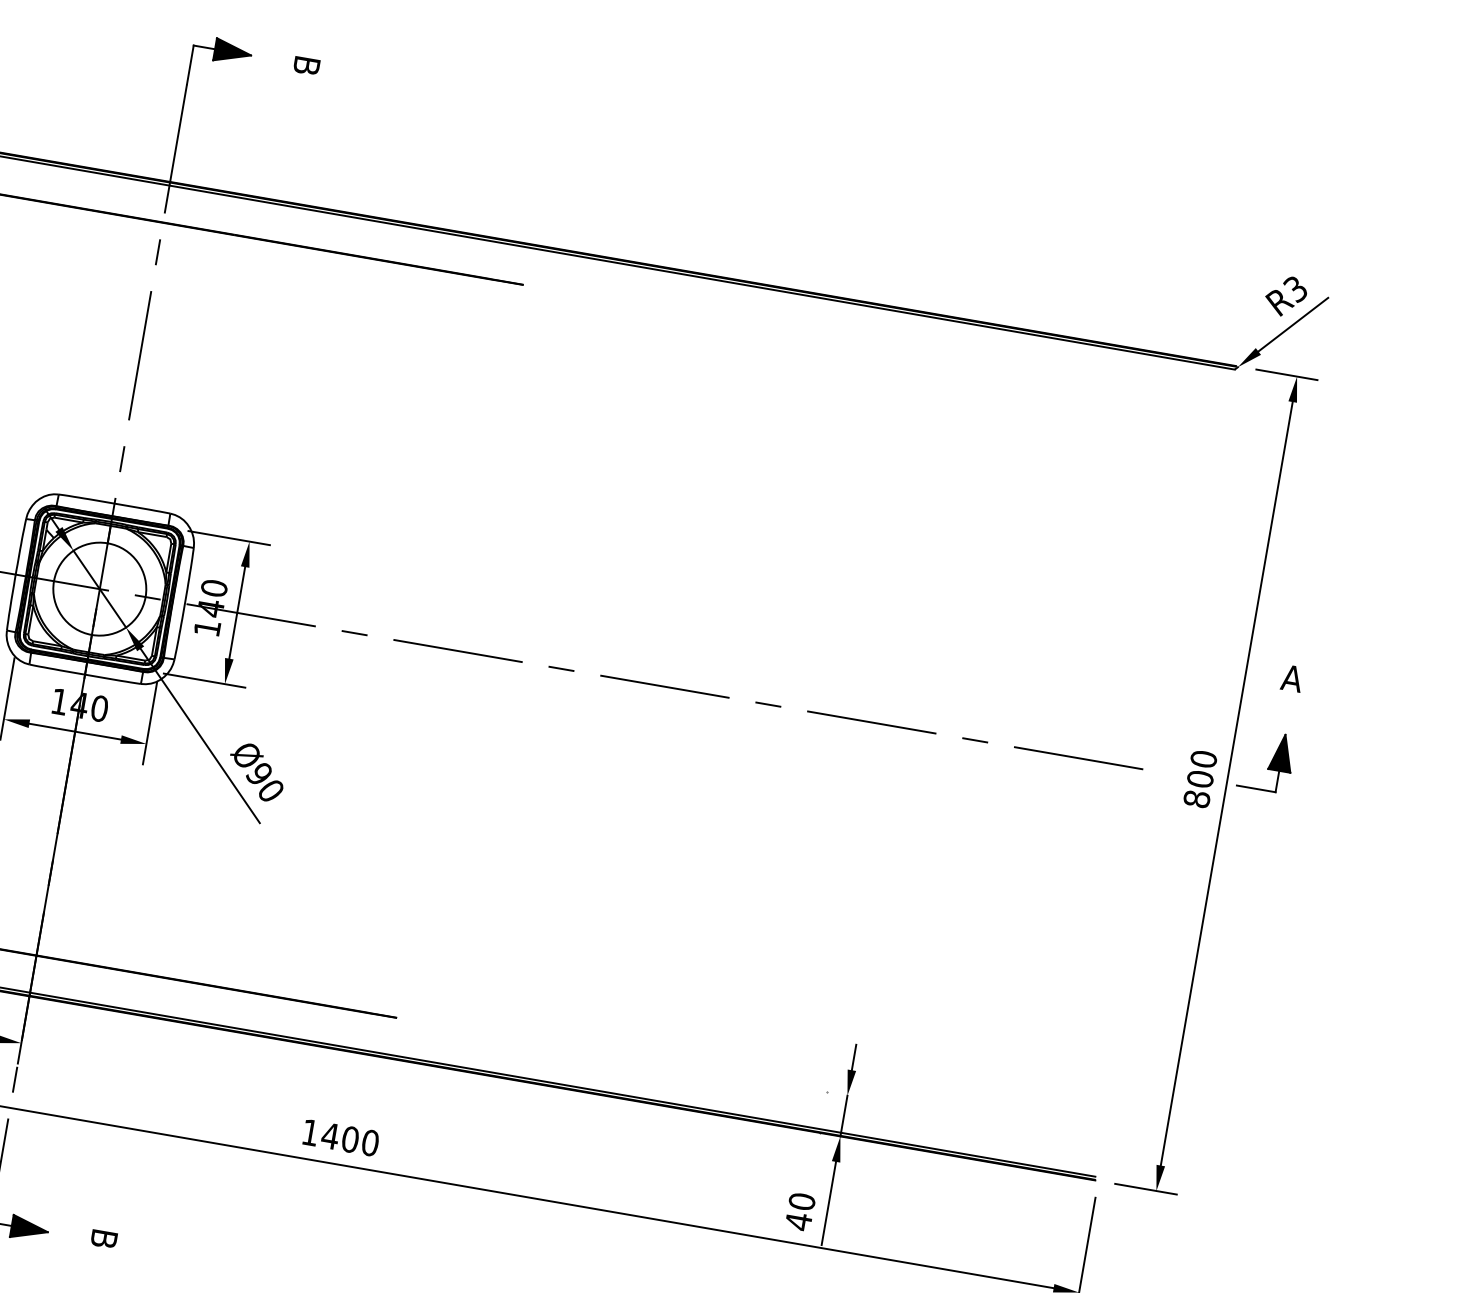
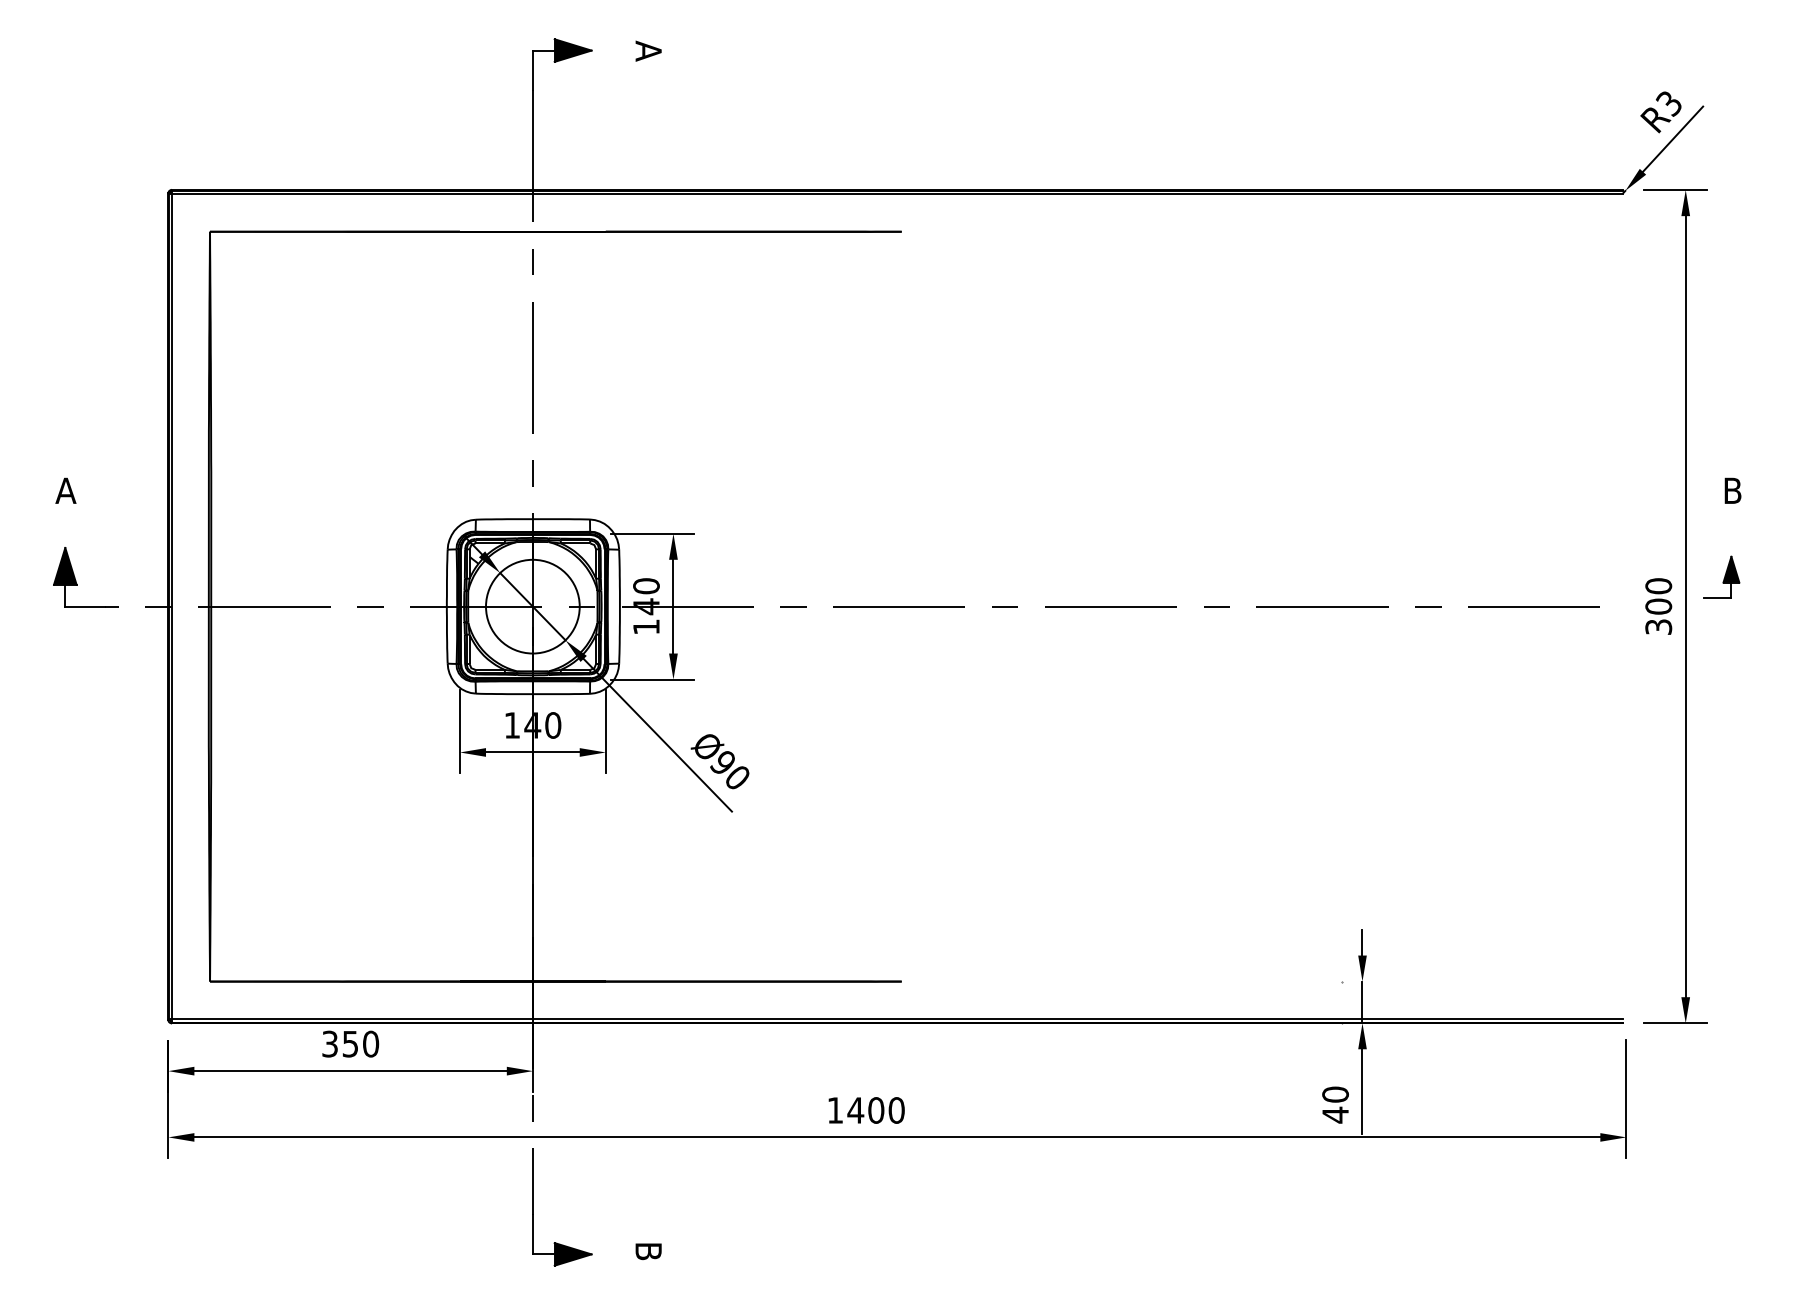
text: (306, 64) -> (648, 50), B -> A
text: (1292, 678) -> (1732, 490), A -> B
part: (1266, 761) -> (1721, 577), size x0.7
text: (1196, 799) -> (1658, 627), 800 -> 300

